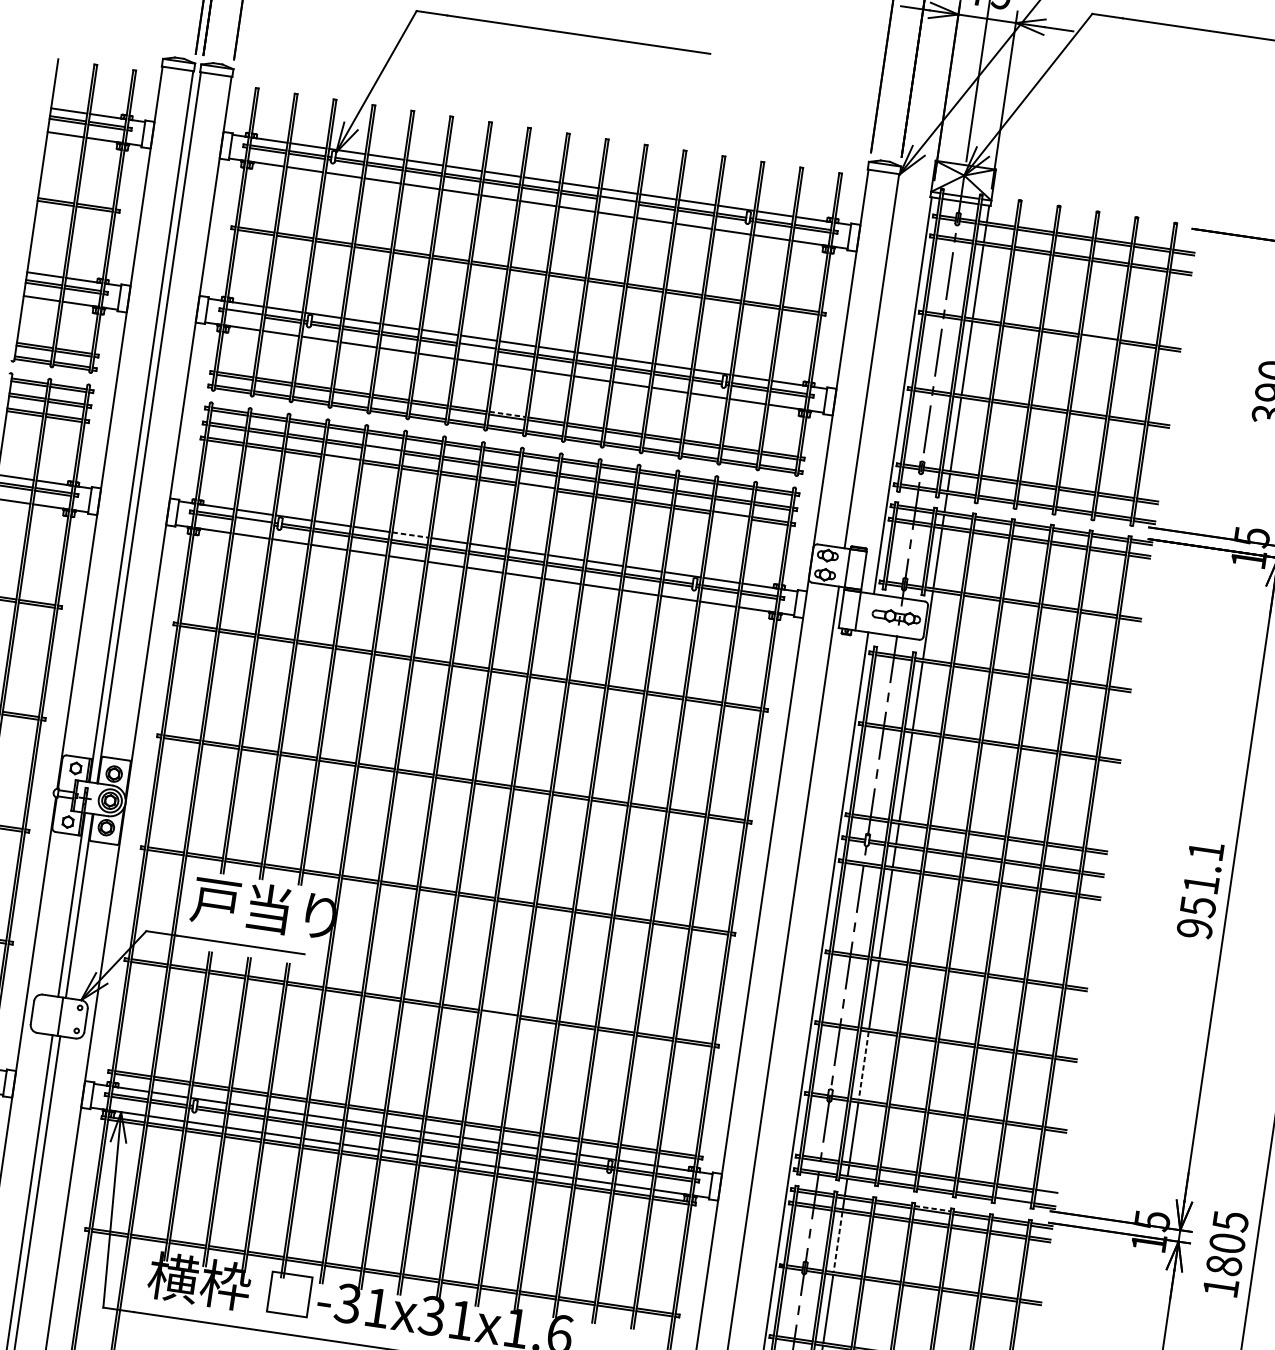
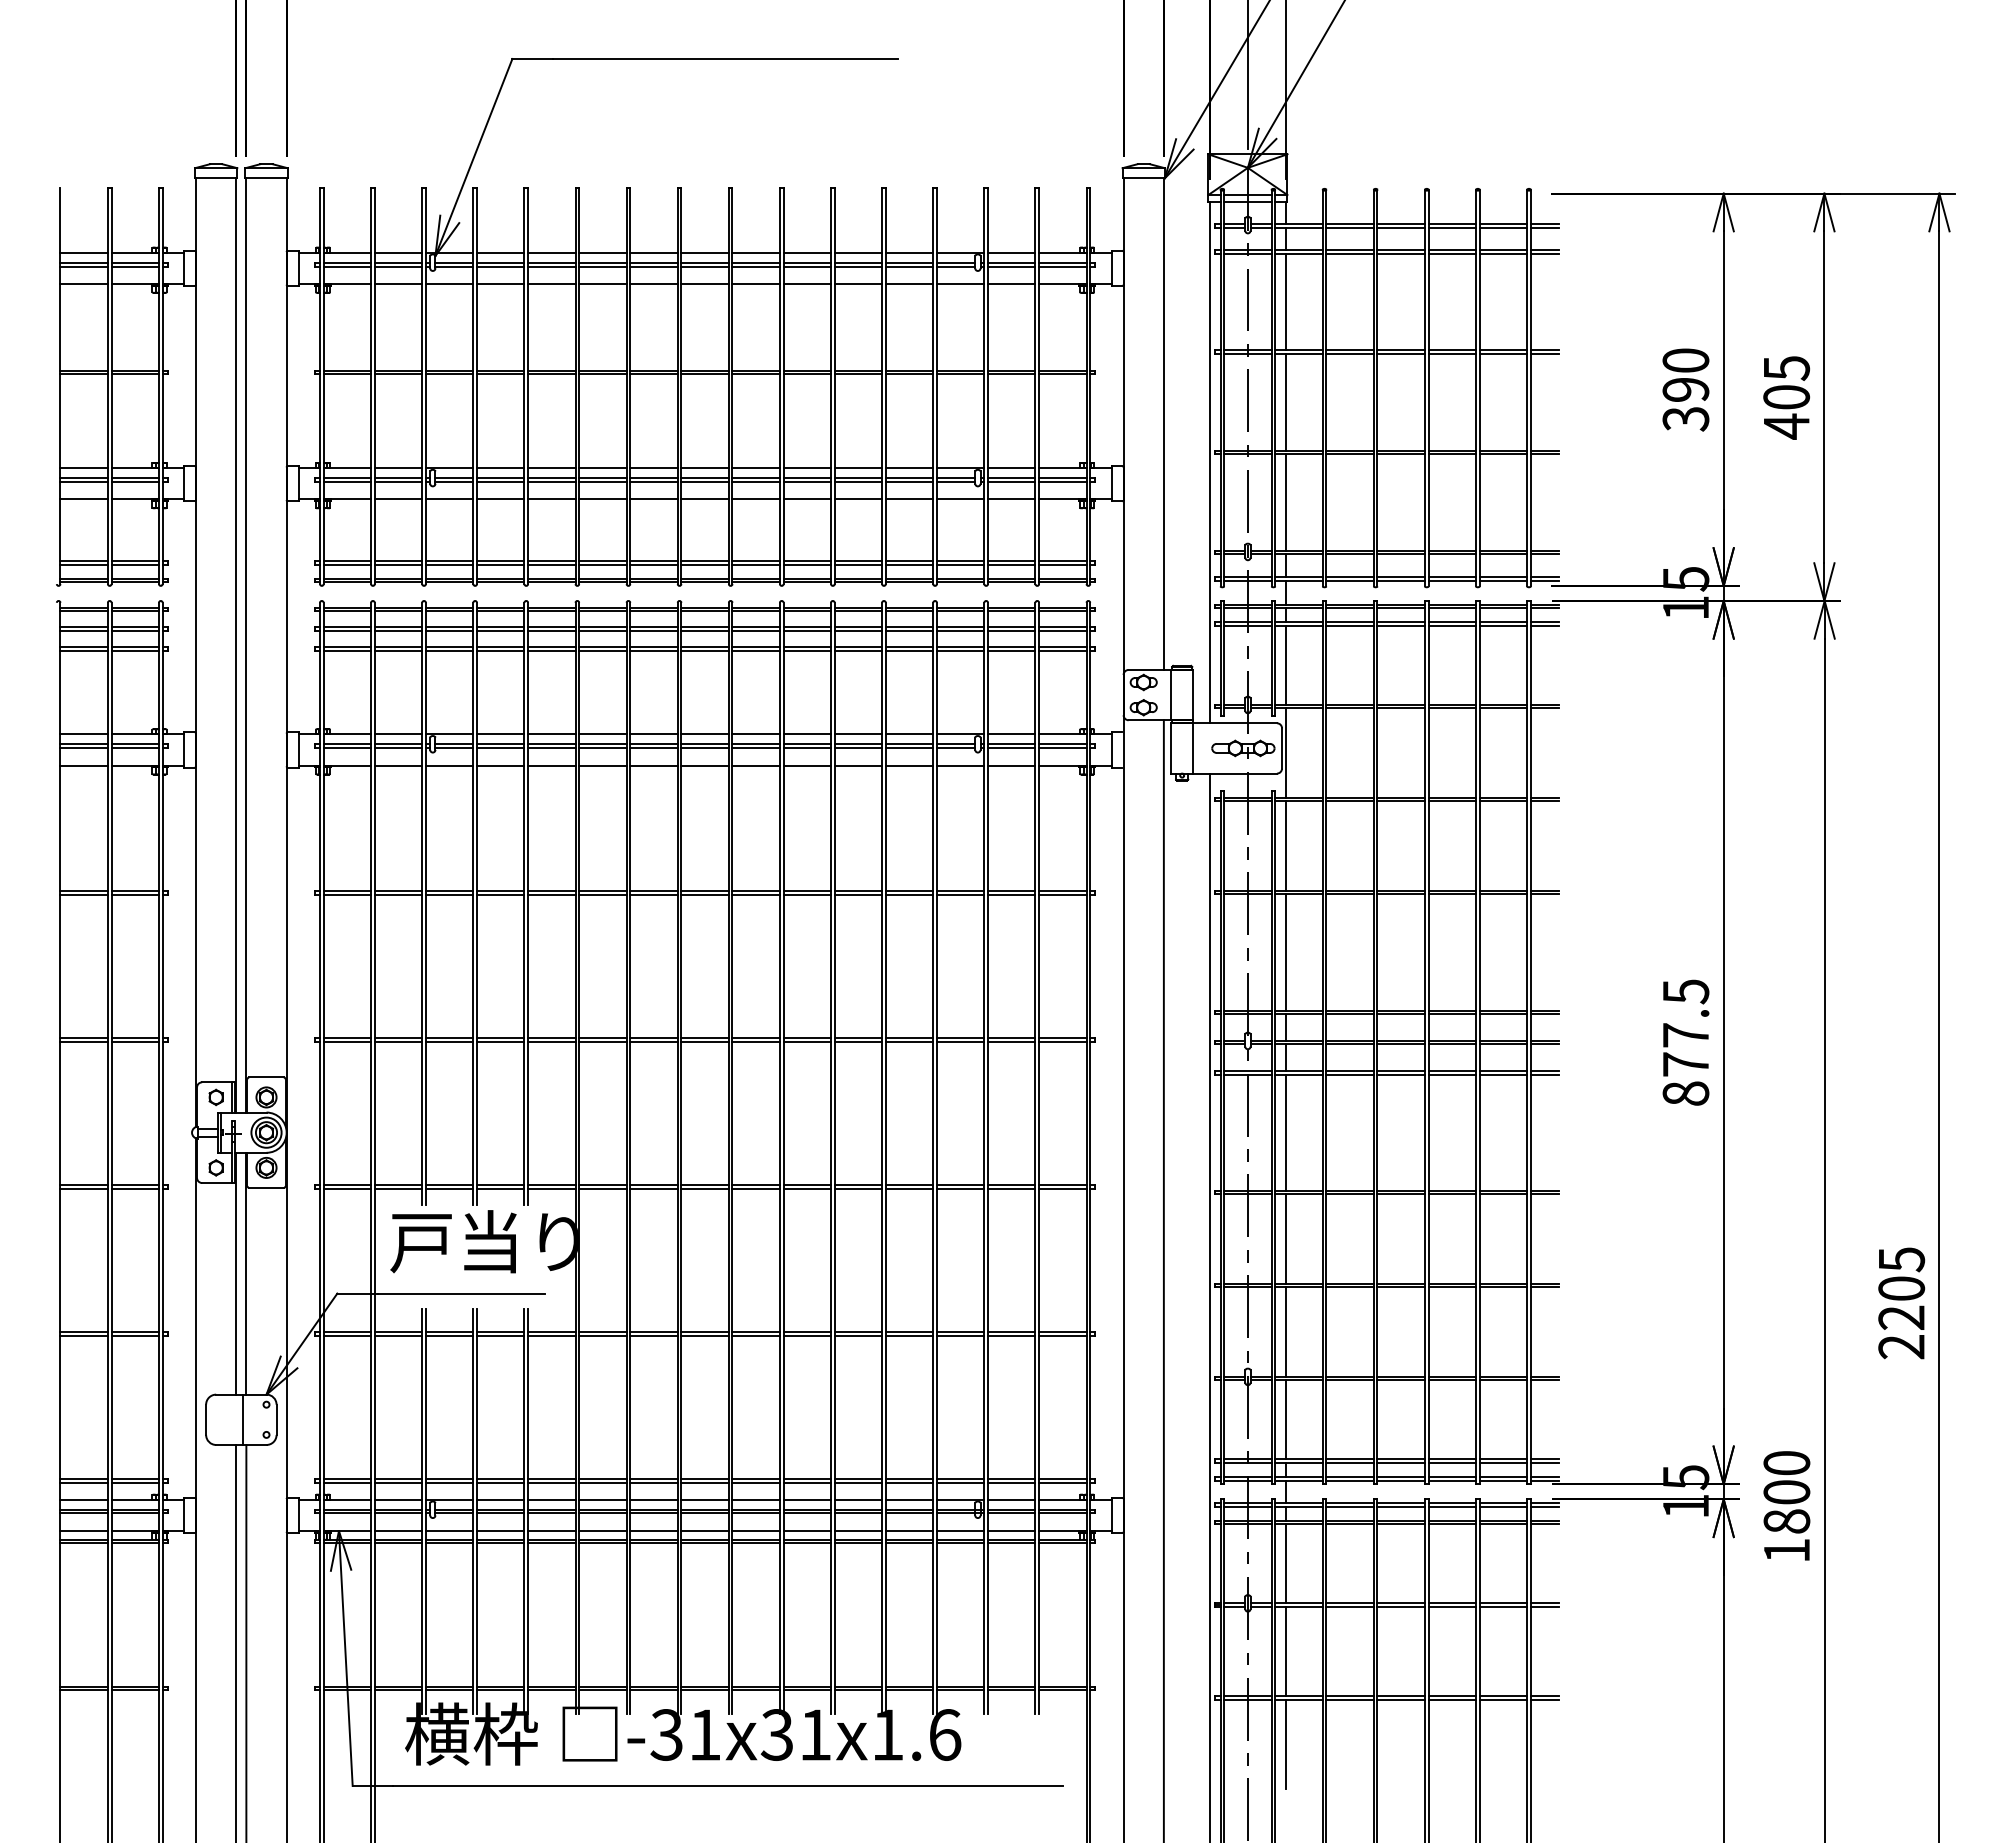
line: (618, 201) -> (807, 266), added
line: (244, 315) -> (347, 482), added
line: (1099, 339) -> (1452, 353), added
line: (477, 349) -> (653, 482), added
line: (507, 414) -> (705, 560), dashed -> solid
line: (382, 450) -> (551, 630), added
line: (341, 459) -> (500, 650), added
line: (535, 488) -> (755, 650), added
line: (730, 516) -> (1011, 650), added
line: (253, 522) -> (398, 747), added
line: (410, 535) -> (602, 734), dashed -> solid
text: (1200, 889) -> (1685, 1042), 951.1 -> 877.5
line: (499, 1015) -> (807, 1335), added
line: (863, 1066) -> (1285, 1332), dashed -> solid
line: (1046, 1193) -> (1544, 1462), added
line: (1013, 1202) -> (1503, 1480), added
line: (933, 1208) -> (1401, 1502), dashed -> solid
text: (1230, 1221) -> (1786, 1463), 1805 -> 1800
line: (837, 1242) -> (1285, 1564), dashed -> solid

